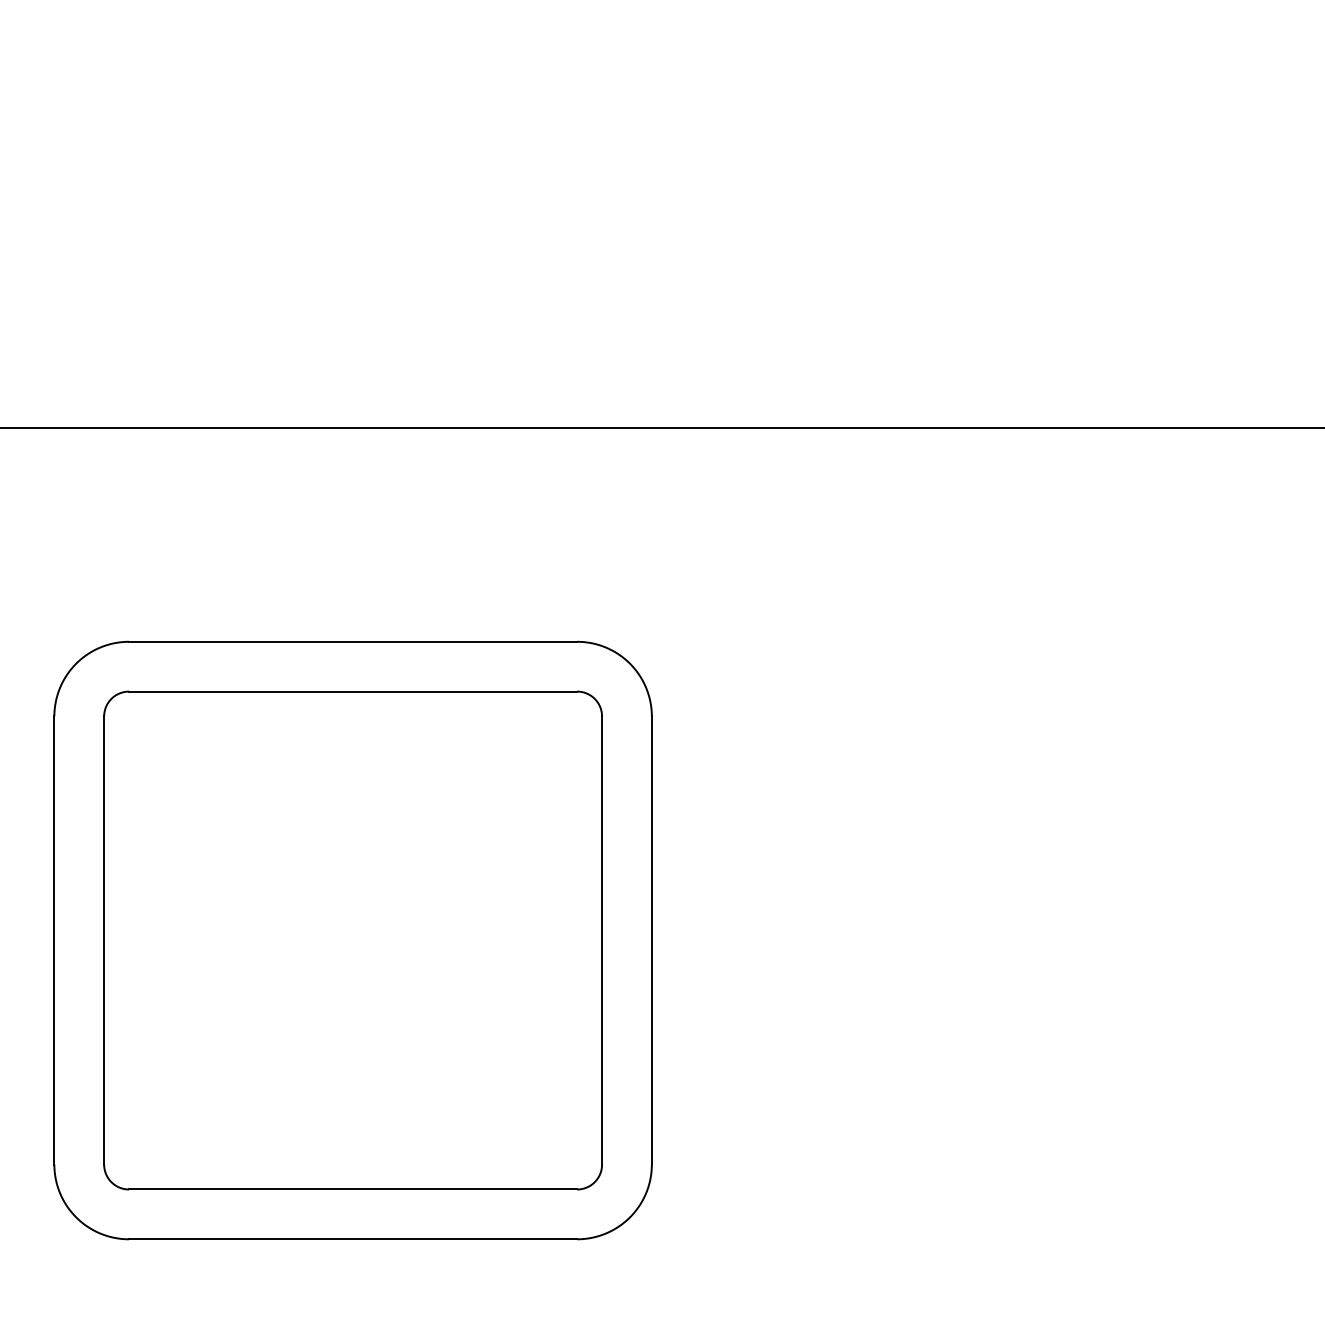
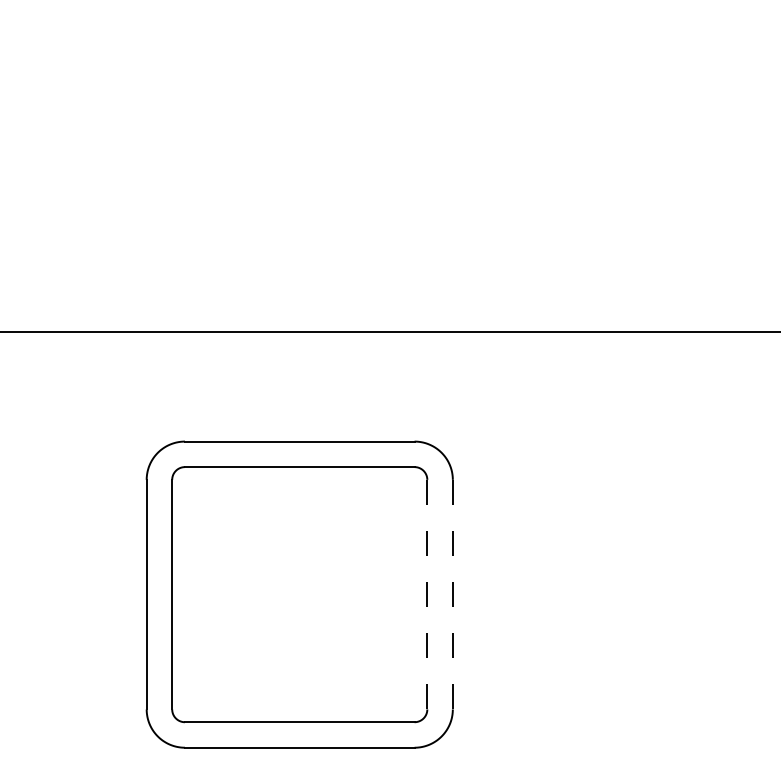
line: (602, 940) -> (427, 594), solid -> dashed
line: (651, 940) -> (452, 594), solid -> dashed

